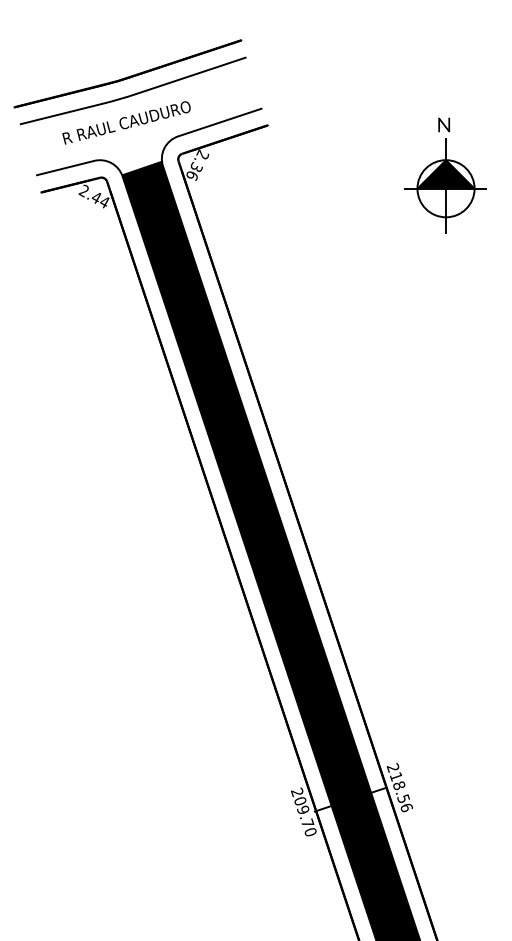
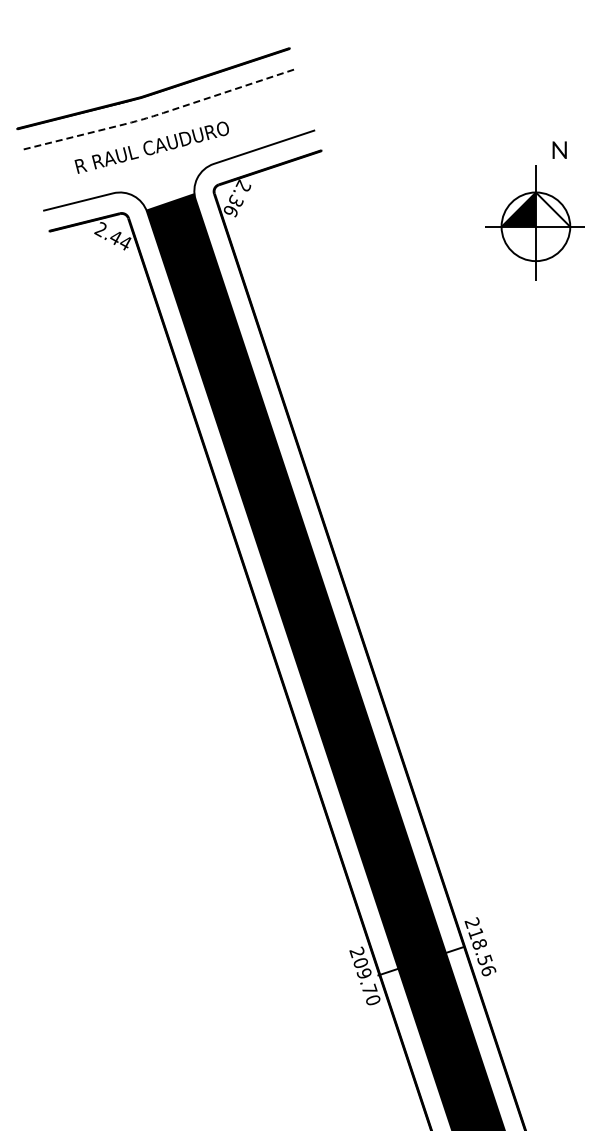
line: (132, 95) -> (159, 114), solid -> dashed
text: (444, 124) -> (559, 149), moved
fill: (459, 174) -> (552, 209), removed

